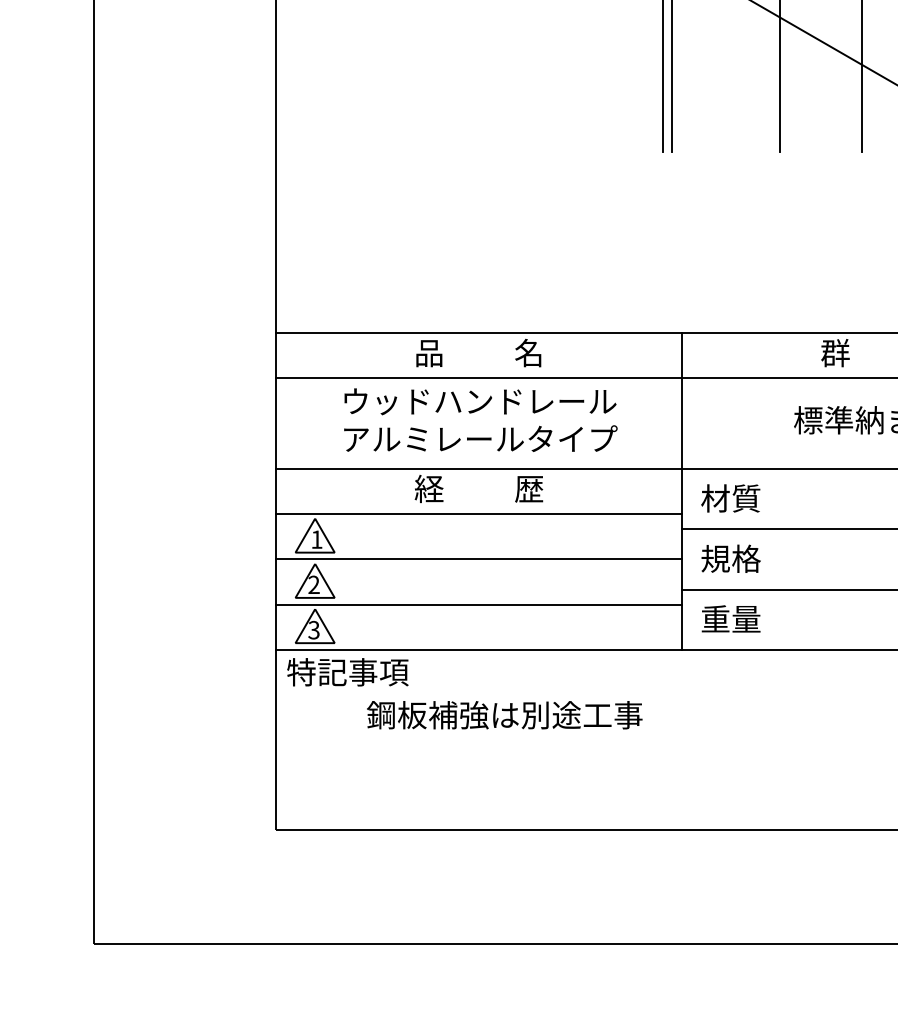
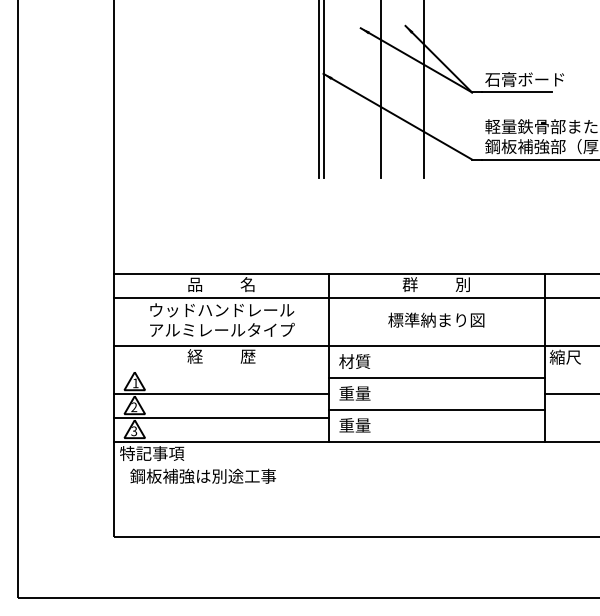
line: (477, 513) -> (220, 369), removed
text: (730, 558) -> (354, 393), 規格 -> 重量
text: (505, 713) -> (203, 475), moved

